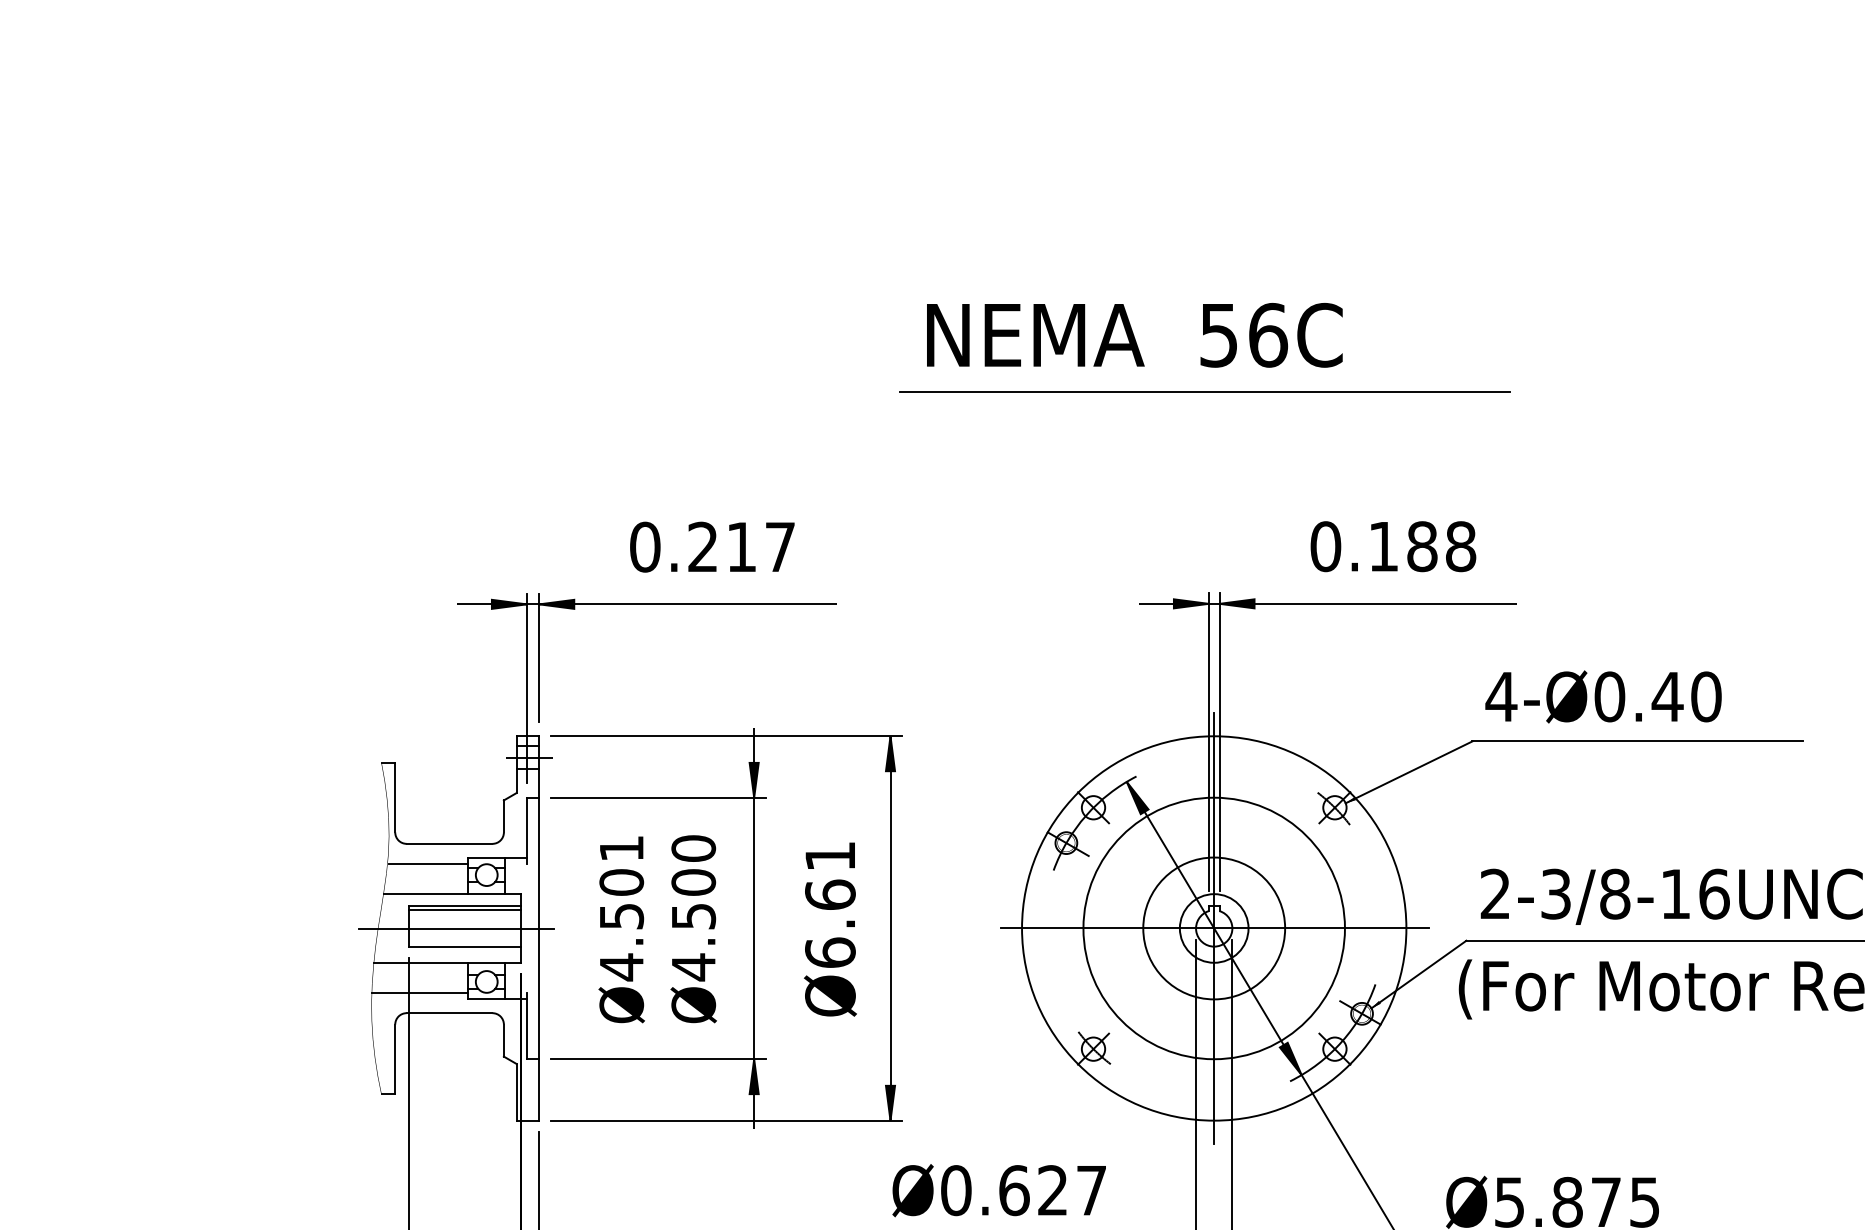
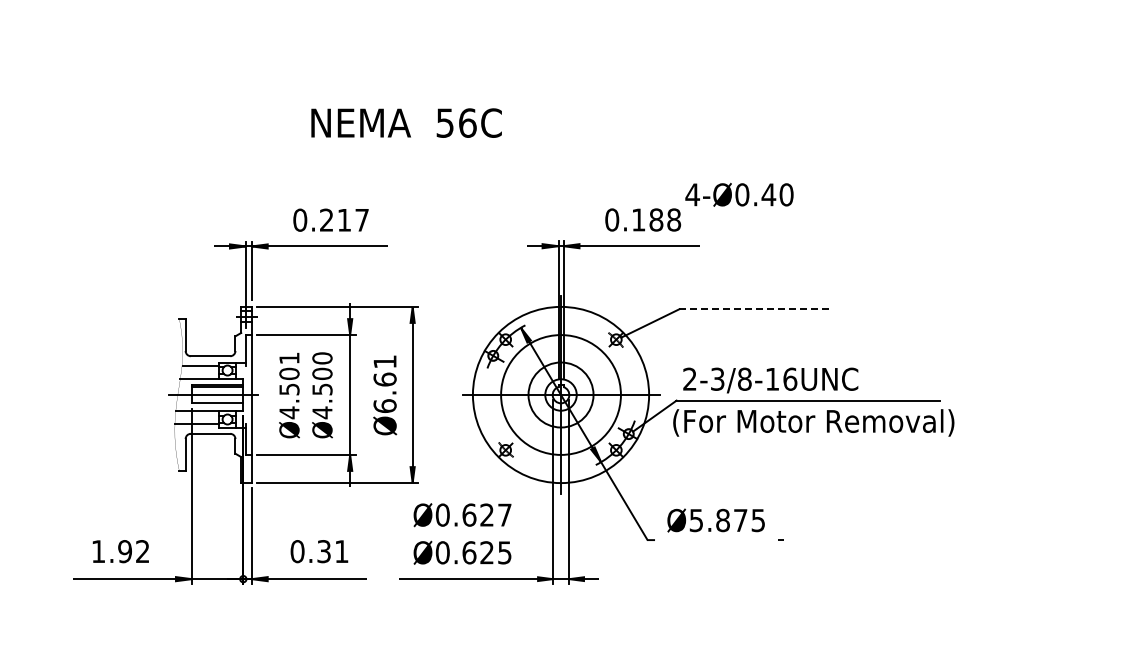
text: (1134, 333) -> (406, 122), moved
line: (1204, 392) -> (556, 149), removed
text: (1603, 696) -> (739, 194), moved
line: (1638, 741) -> (755, 309), solid -> dashed

